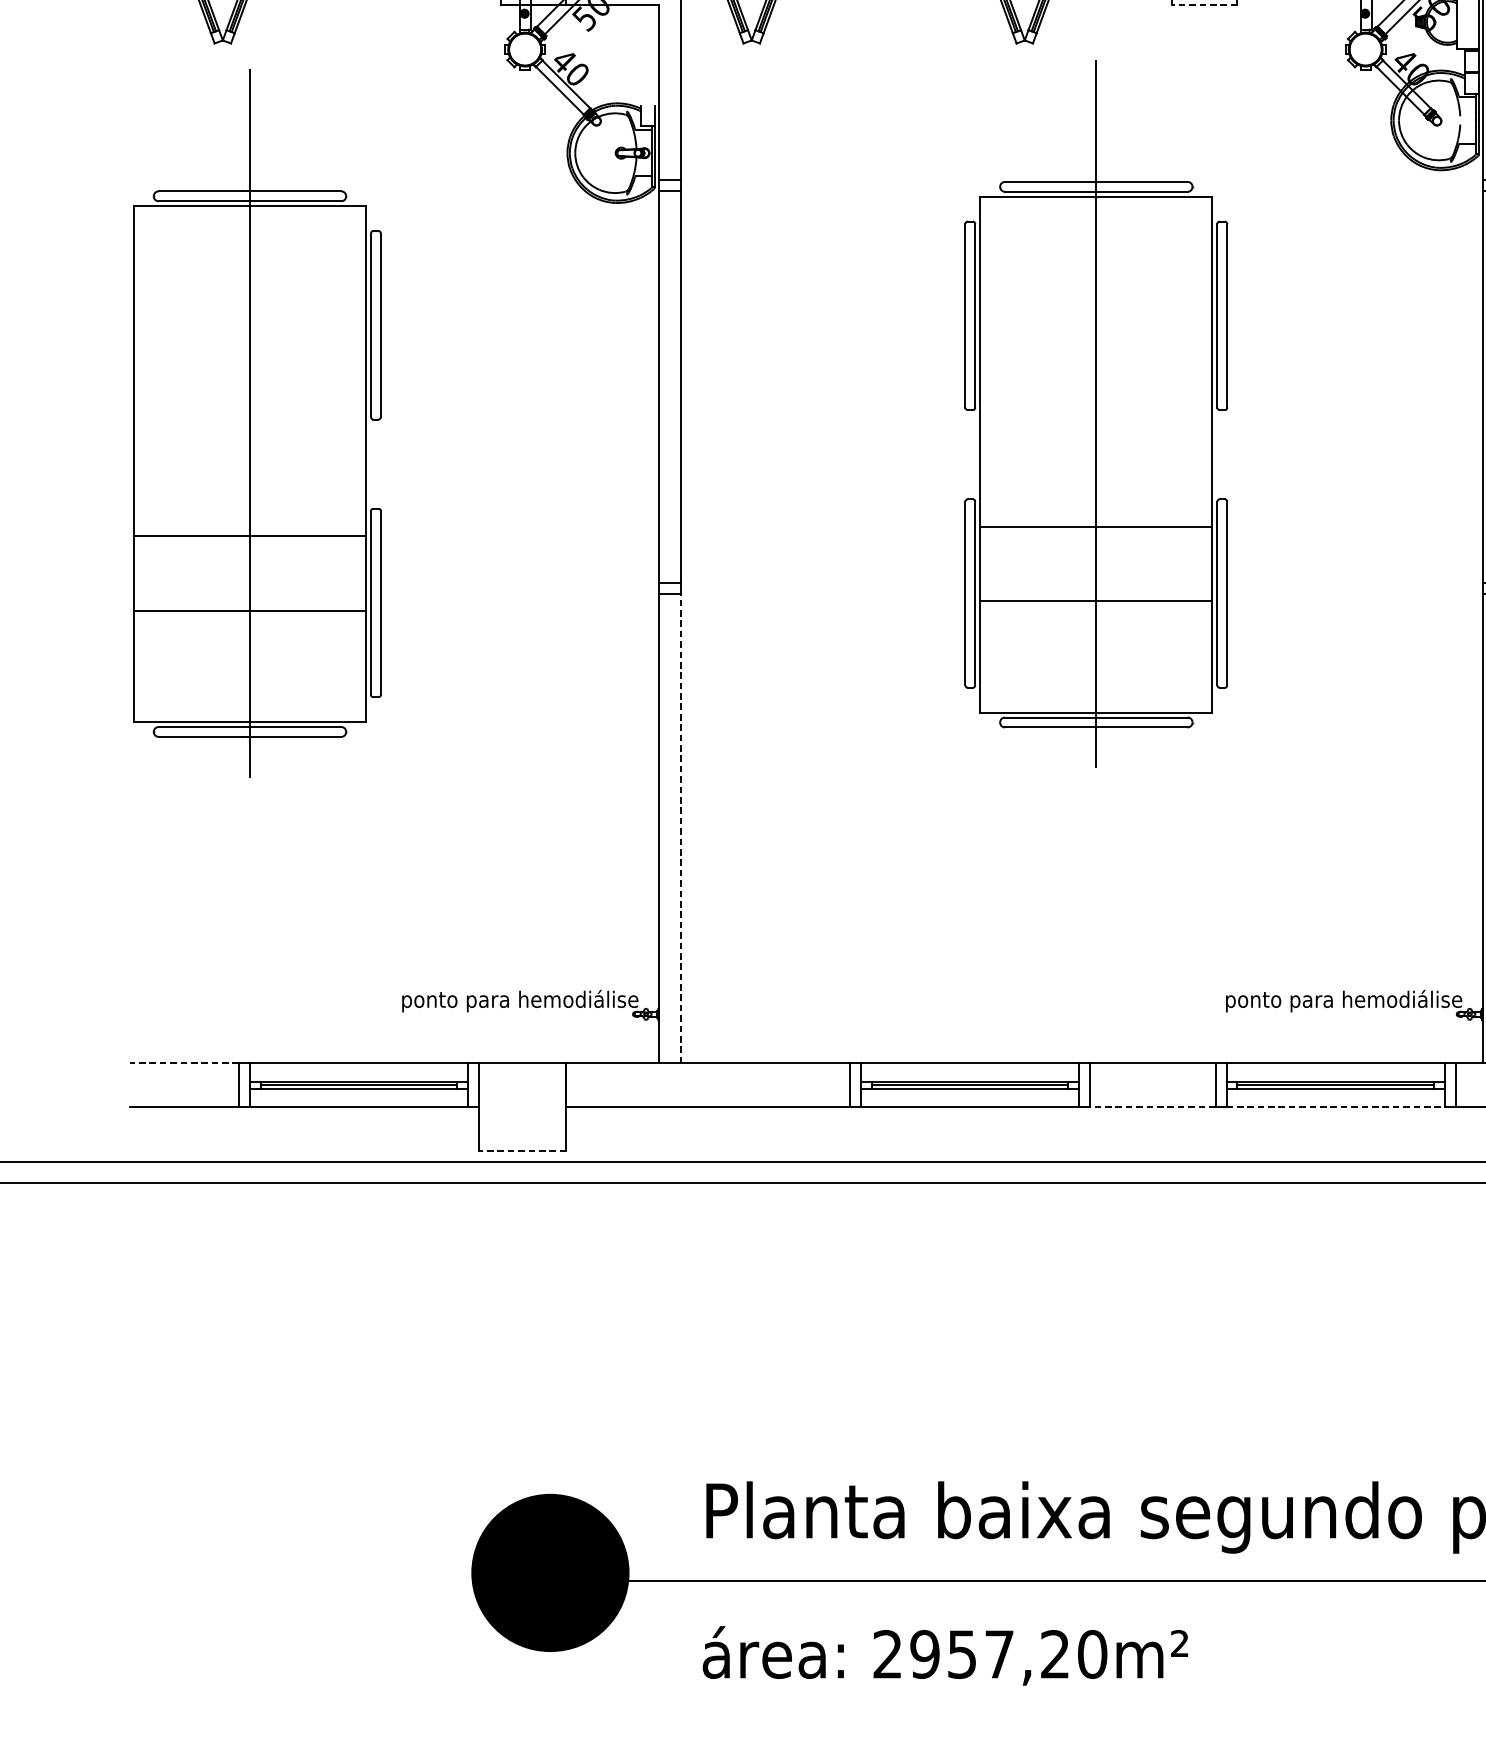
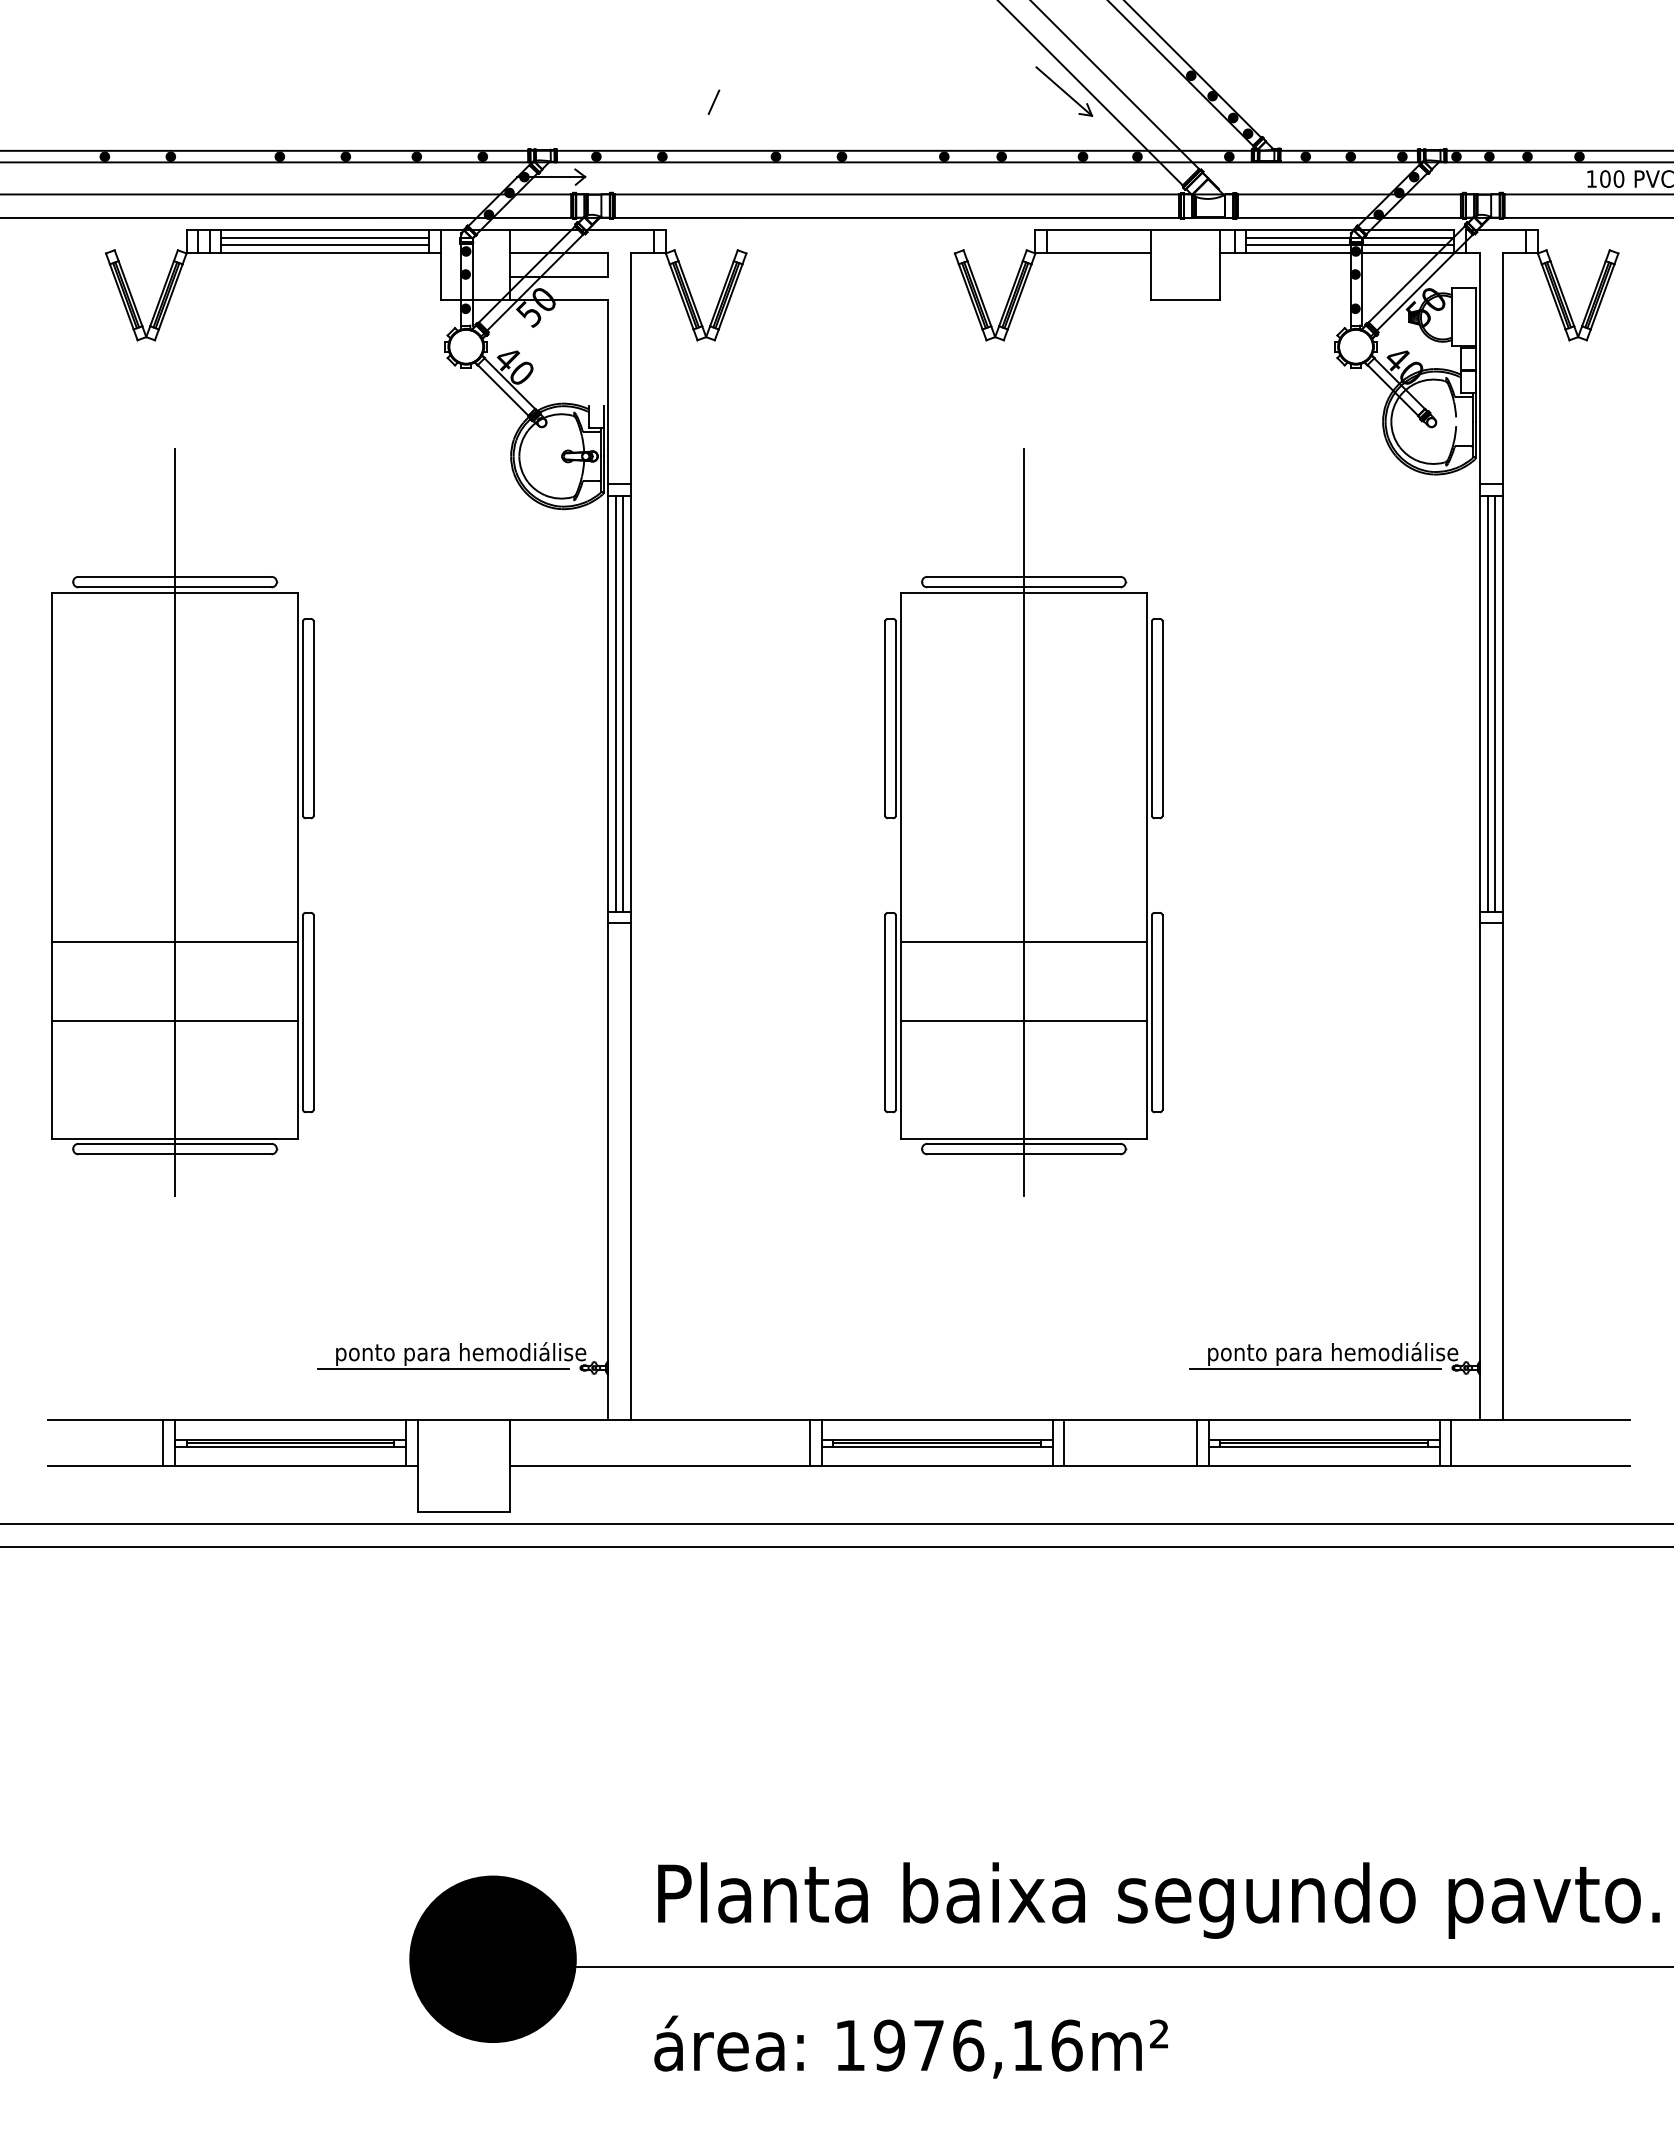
line: (1204, 4) -> (1185, 299), dashed -> solid
line: (667, 386) -> (616, 703), added
line: (673, 386) -> (623, 703), added
part: (1095, 413) -> (1023, 822), moved
part: (257, 423) -> (182, 822), moved
line: (681, 828) -> (631, 1171), dashed -> solid
line: (503, 1014) -> (443, 1368), added
line: (1327, 1014) -> (1315, 1368), added
line: (184, 1062) -> (105, 1419), dashed -> solid
line: (1152, 1107) -> (1130, 1466), dashed -> solid
line: (1335, 1107) -> (1324, 1466), dashed -> solid
line: (522, 1150) -> (463, 1512), dashed -> solid
text: (990, 1654) -> (958, 2045), 2957,20m² -> 1976,16m²

